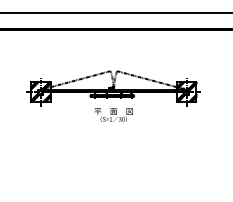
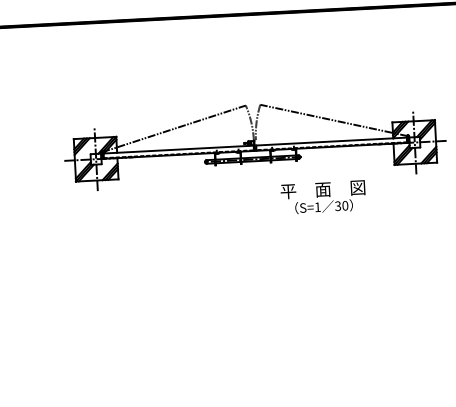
text: (113, 114) -> (322, 196), moved

